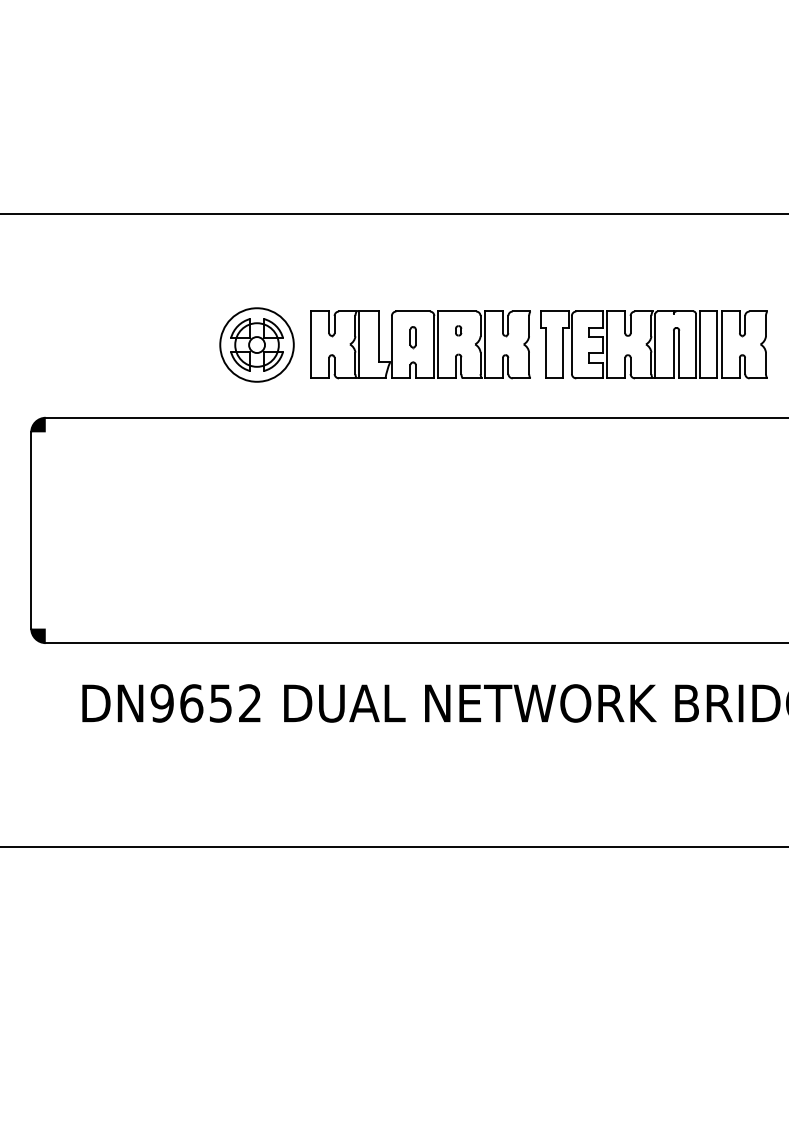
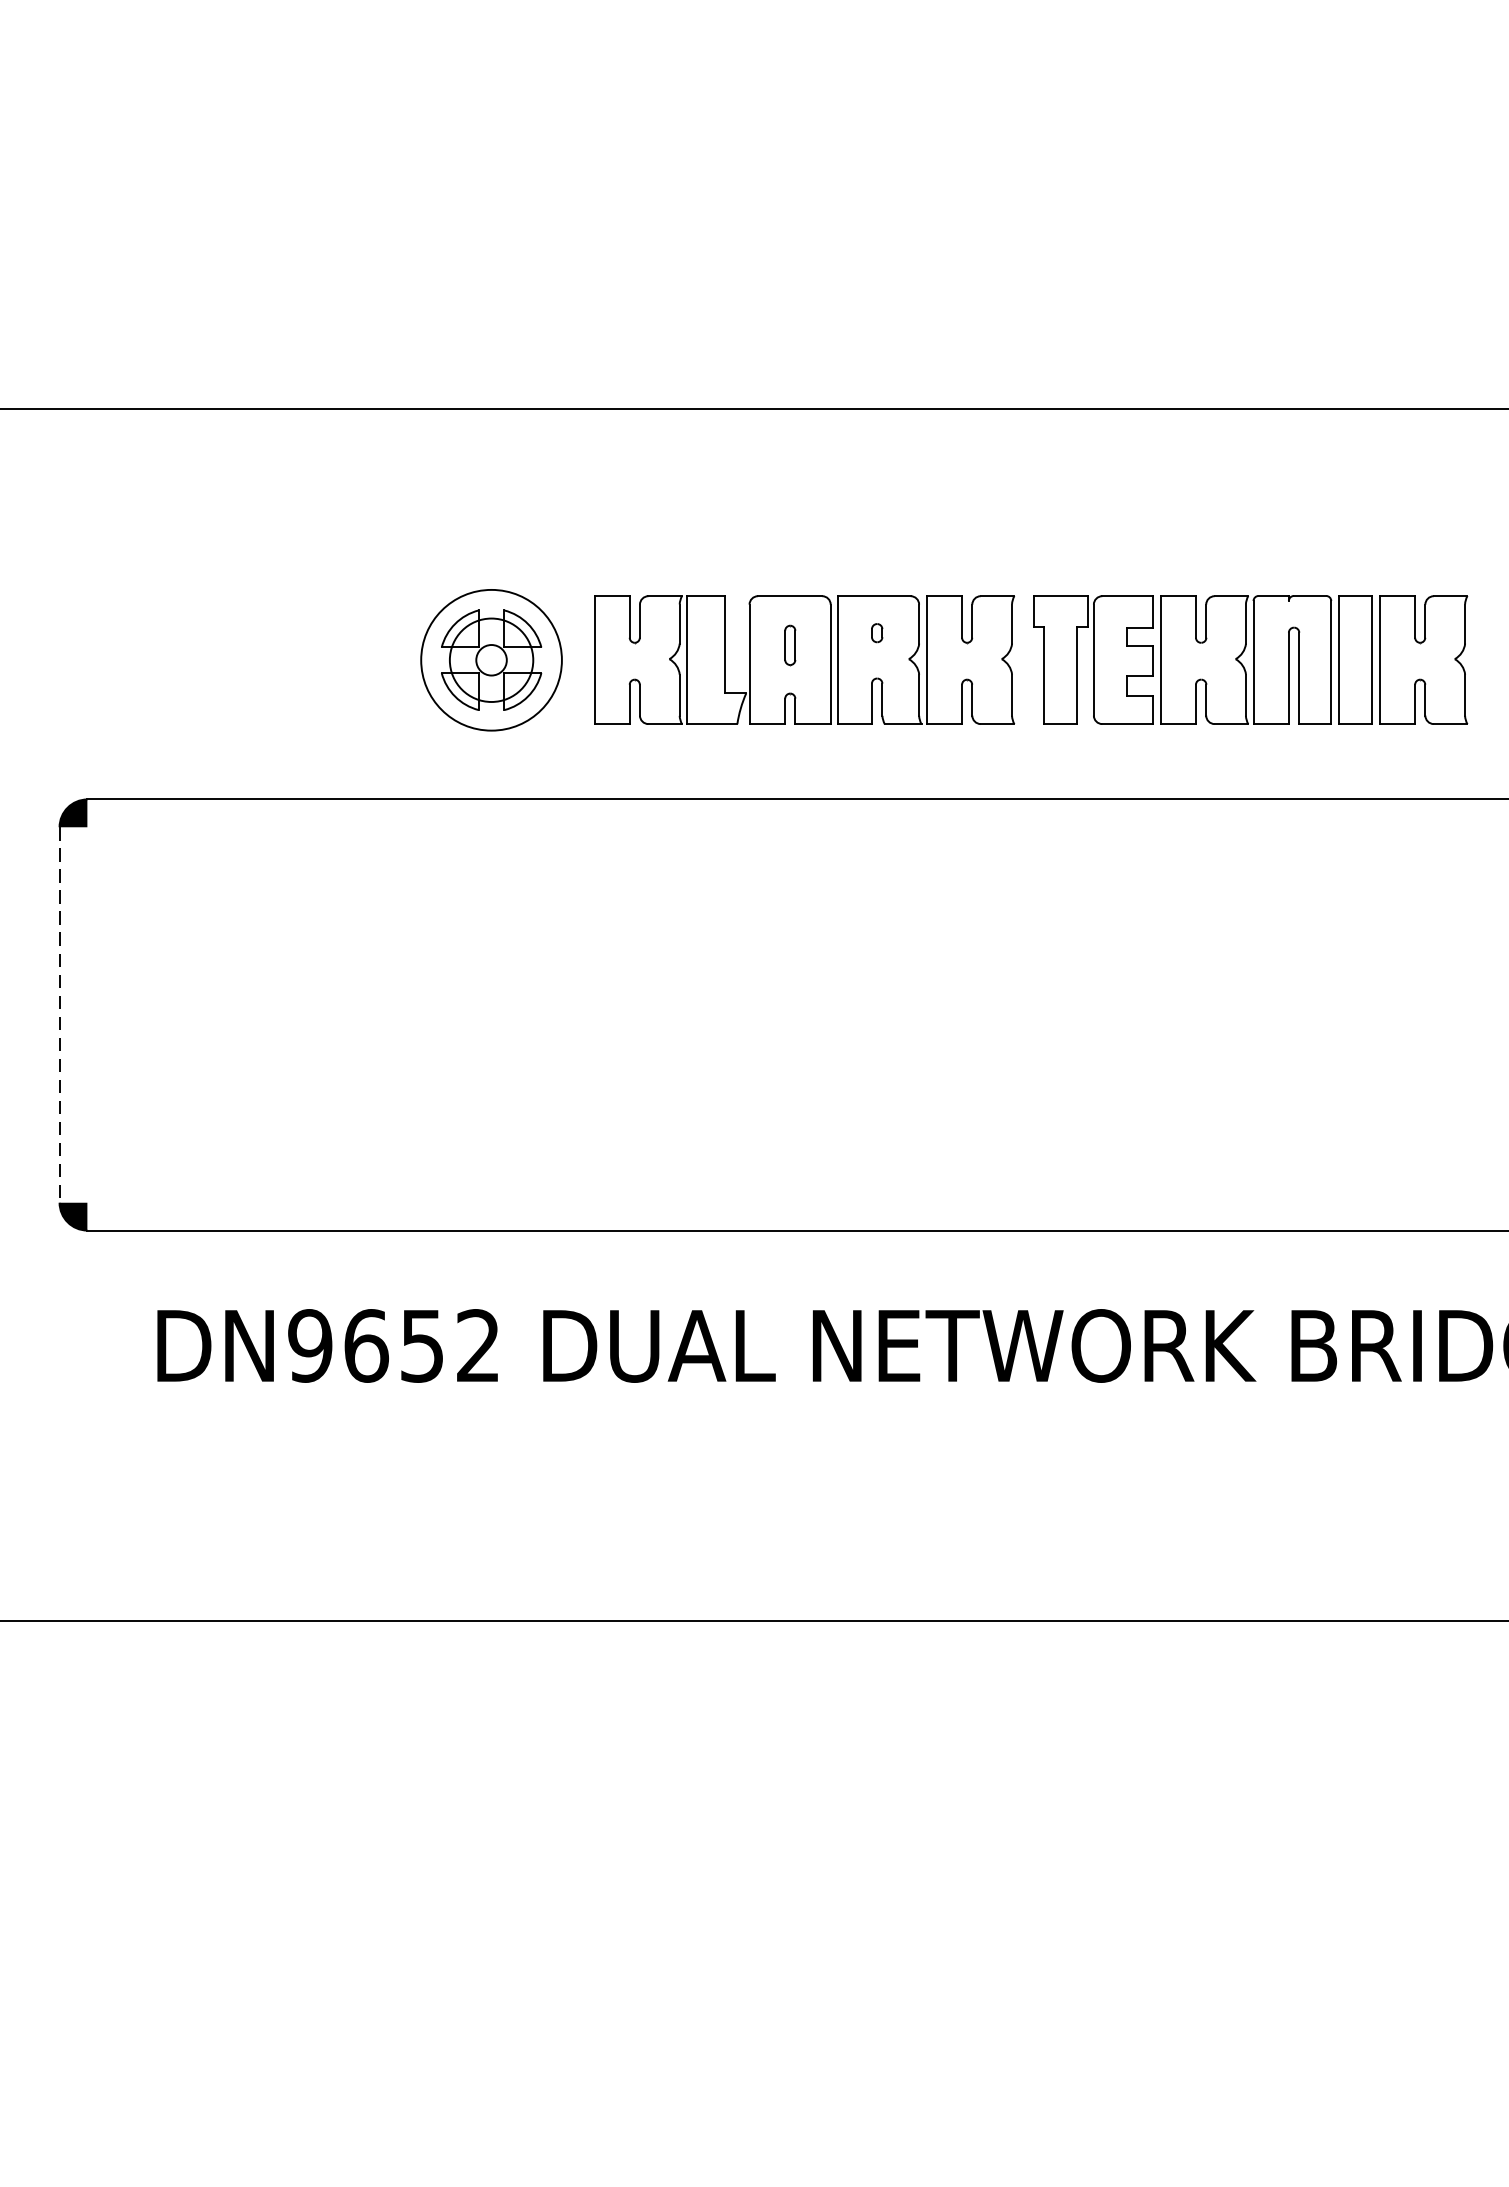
line: (31, 530) -> (60, 1015), solid -> dashed

